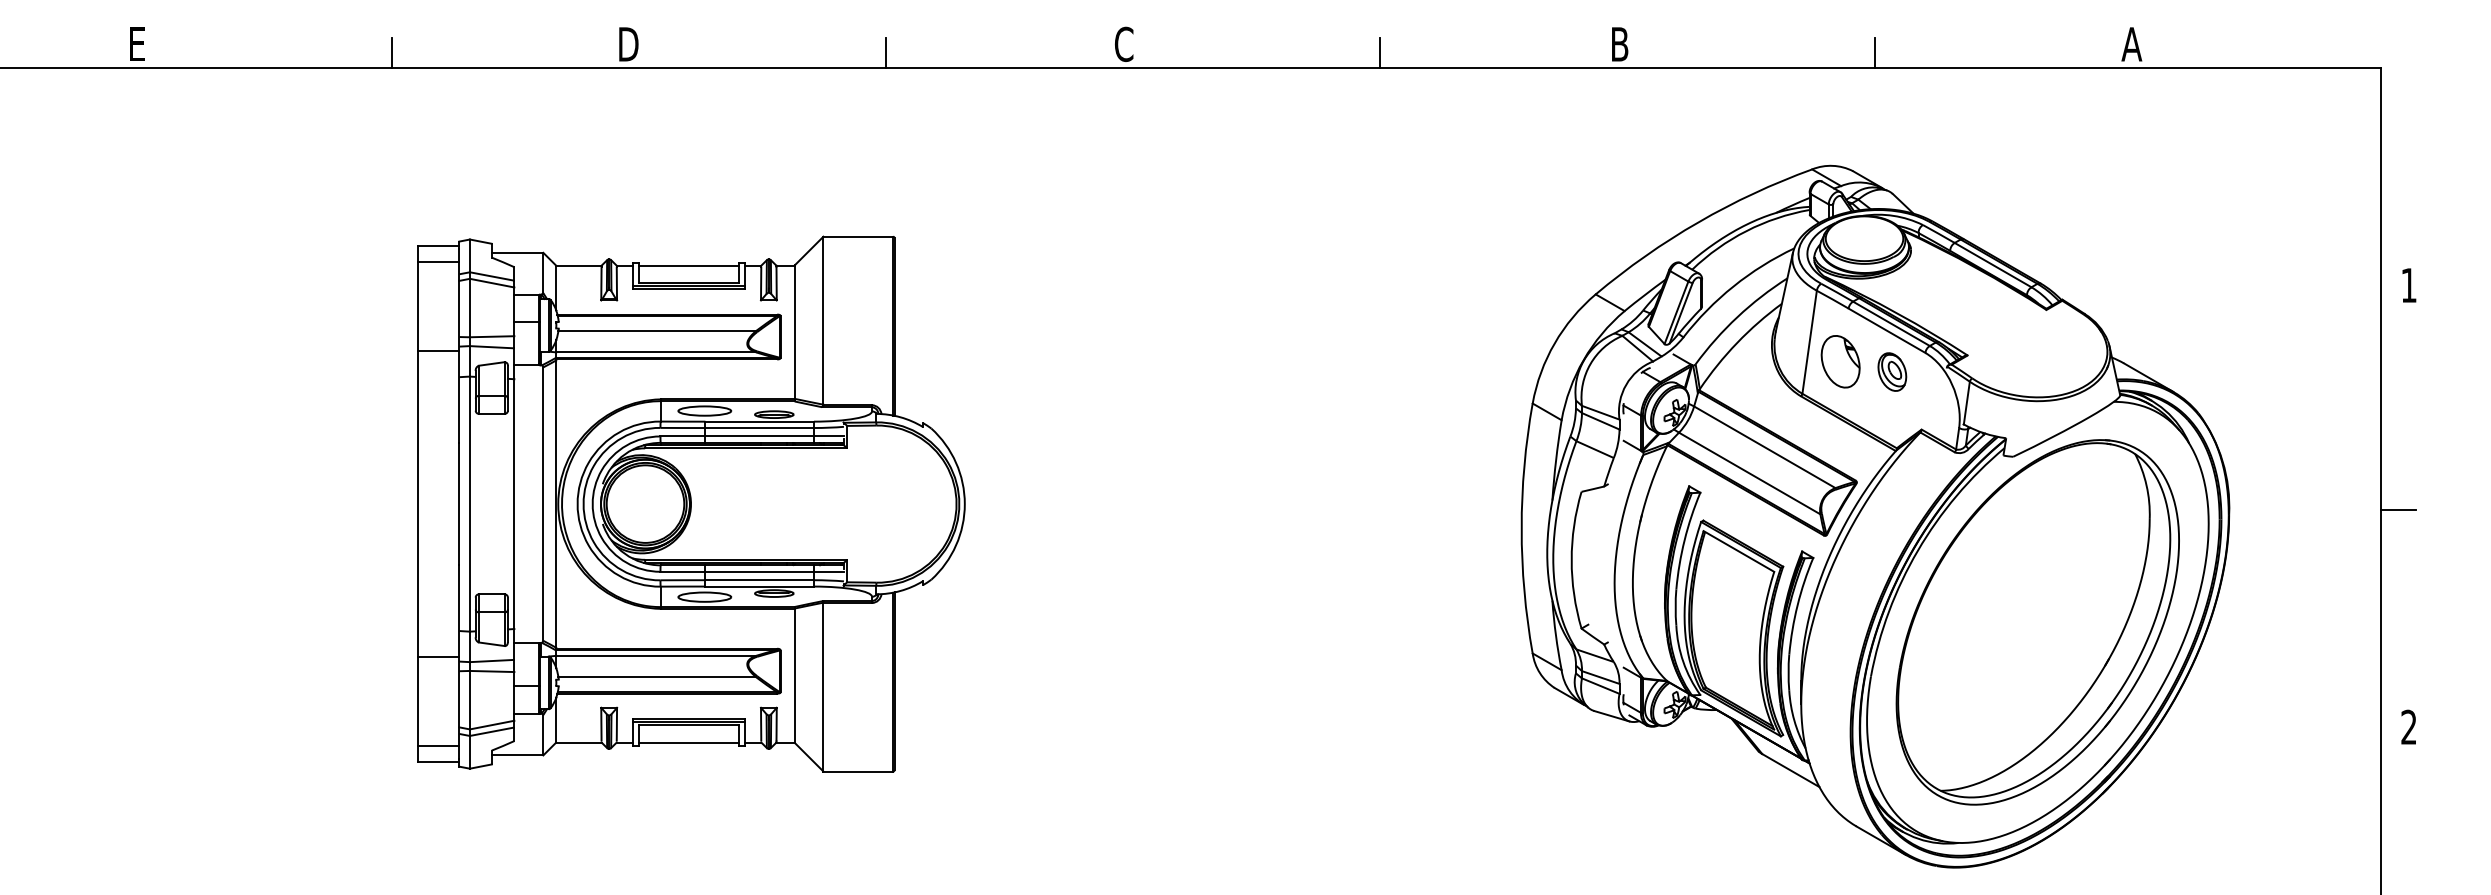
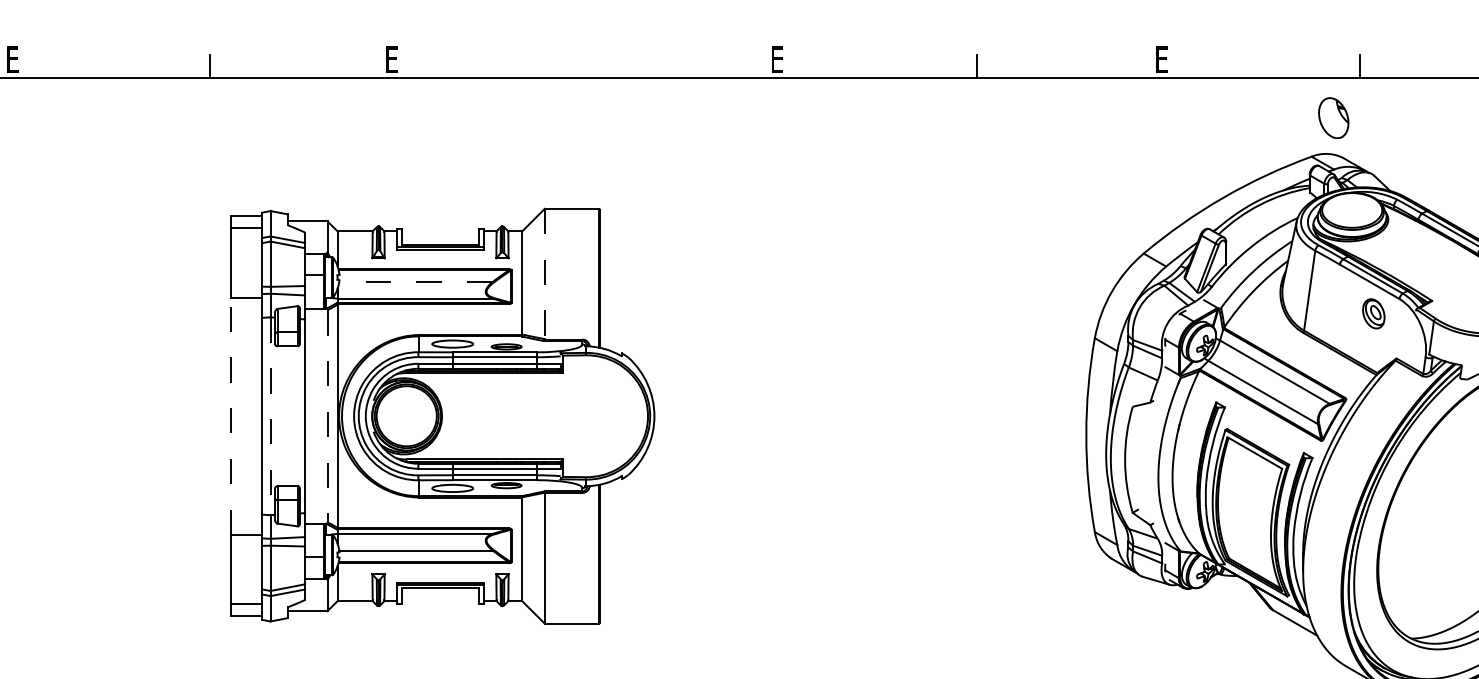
text: (1123, 43) -> (777, 59), C -> E
text: (628, 44) -> (393, 59), D -> E
text: (1620, 44) -> (1162, 59), B -> E
line: (886, 53) -> (593, 66), removed
line: (688, 265) -> (440, 231), removed
line: (823, 320) -> (544, 273), solid -> dashed
line: (657, 330) -> (416, 281), solid -> dashed
part: (1840, 361) -> (1333, 117), moved
line: (418, 503) -> (230, 415), solid -> dashed
line: (469, 504) -> (270, 416), solid -> dashed
line: (543, 504) -> (327, 416), solid -> dashed
line: (688, 742) -> (440, 601), removed

